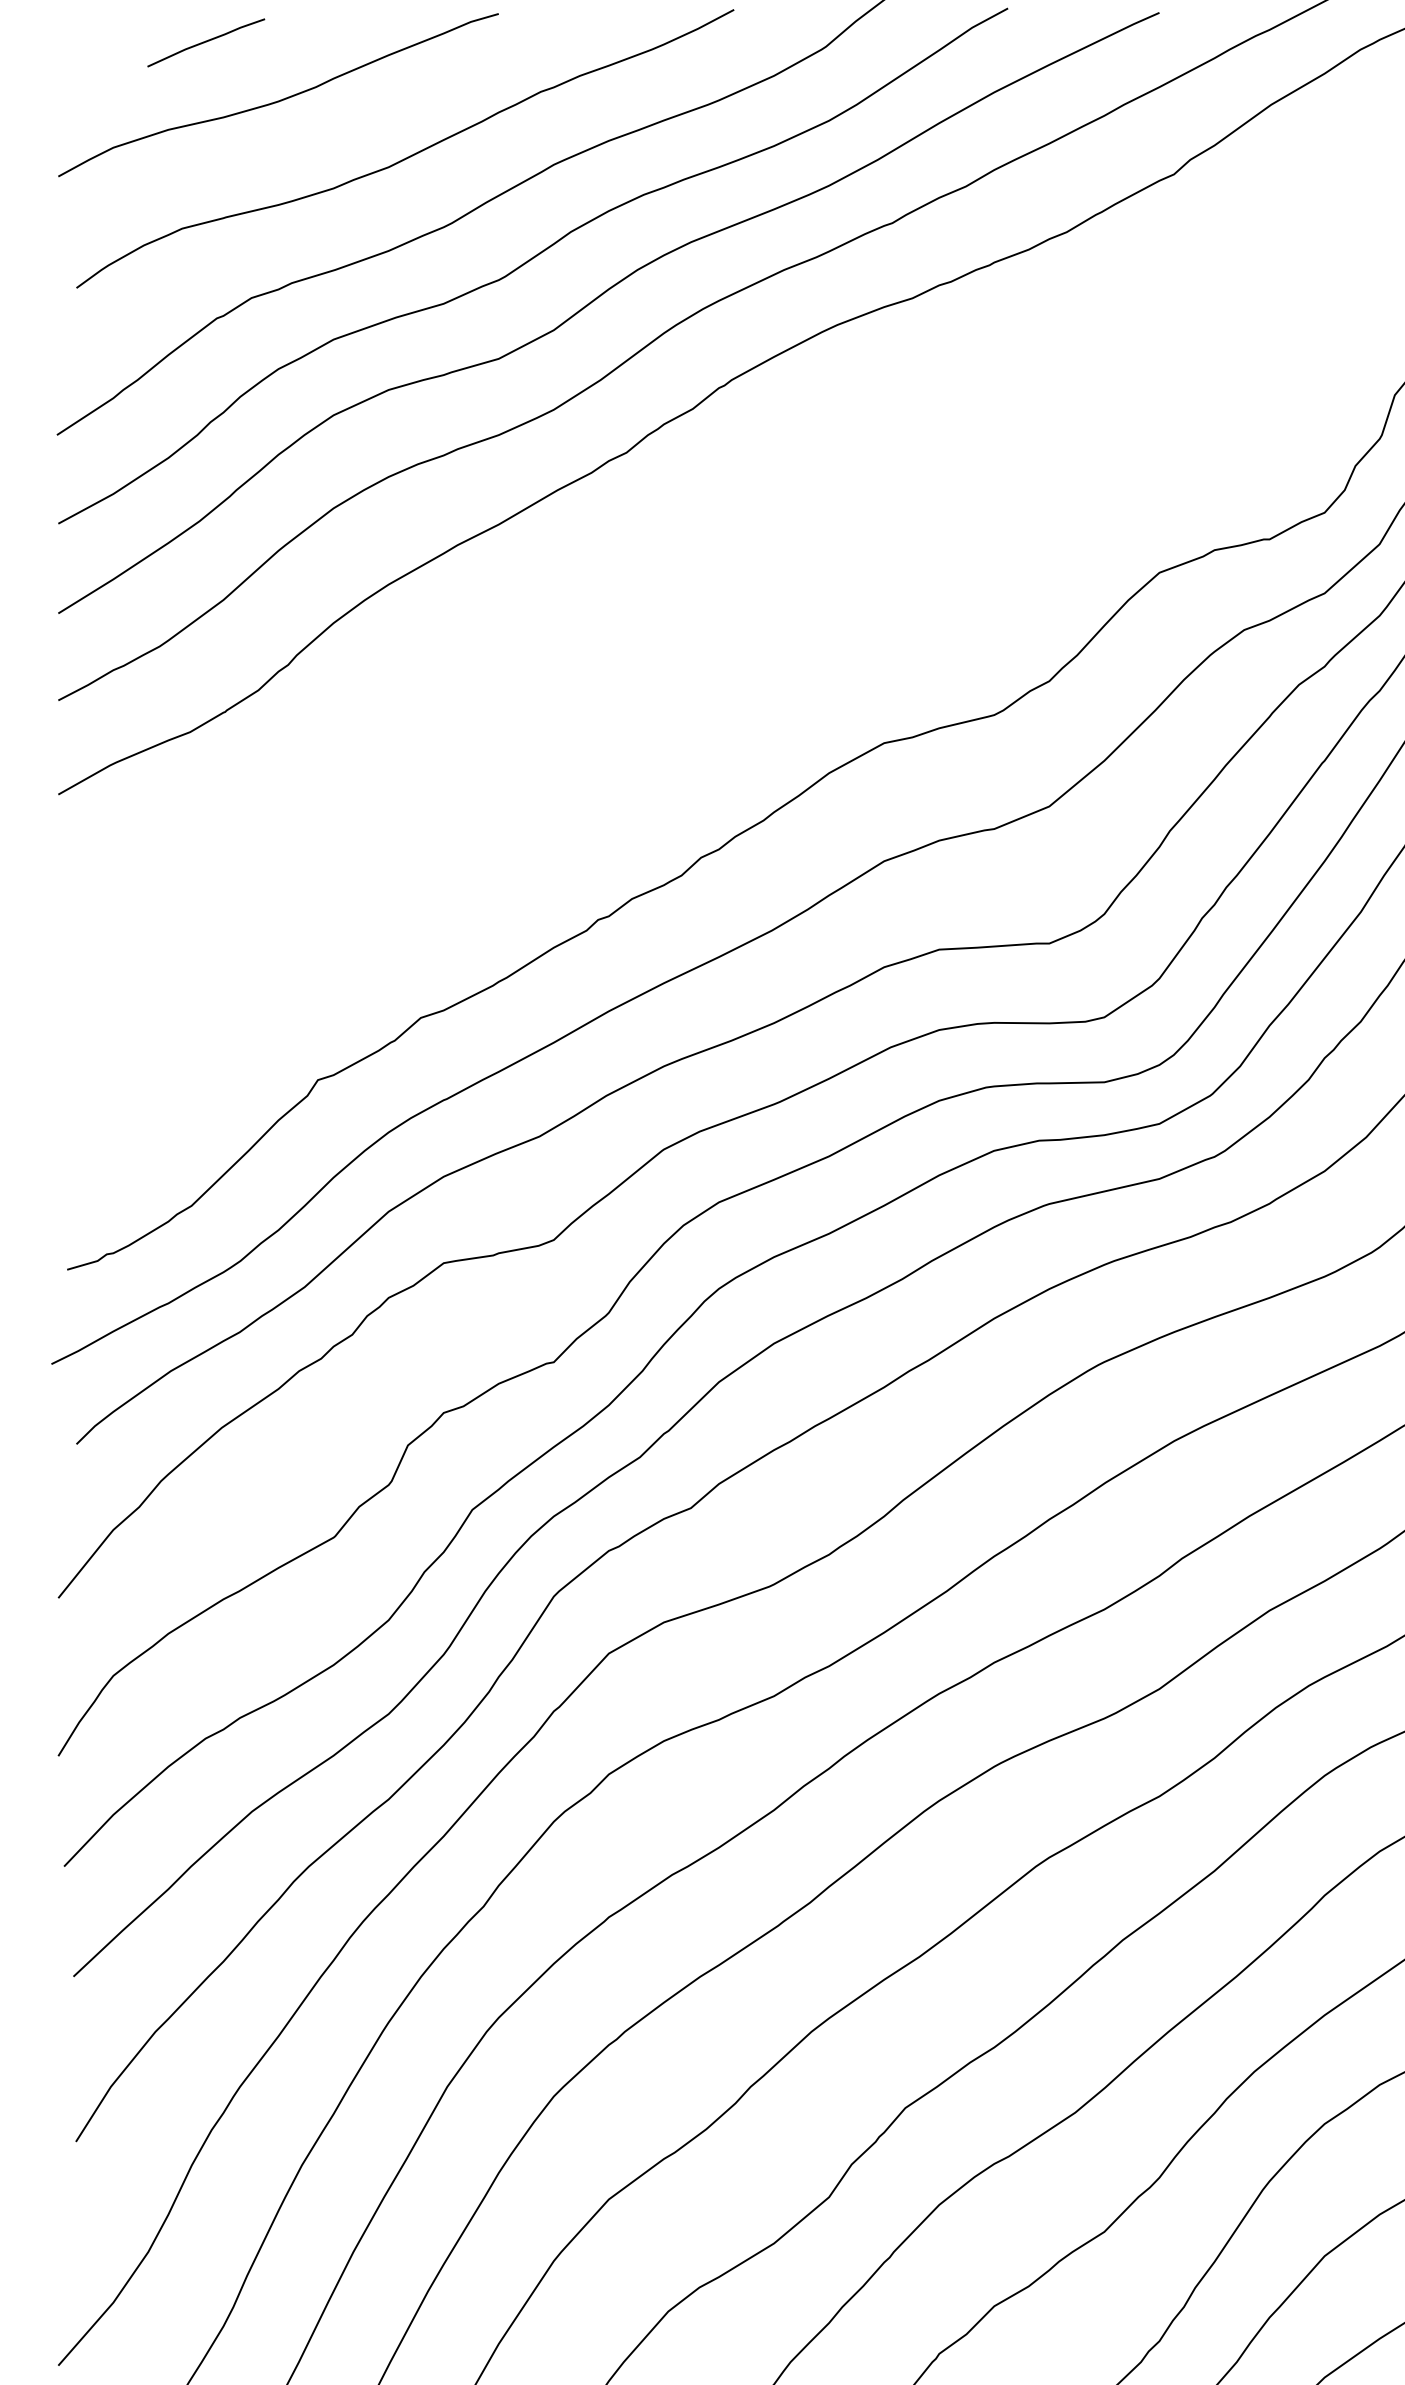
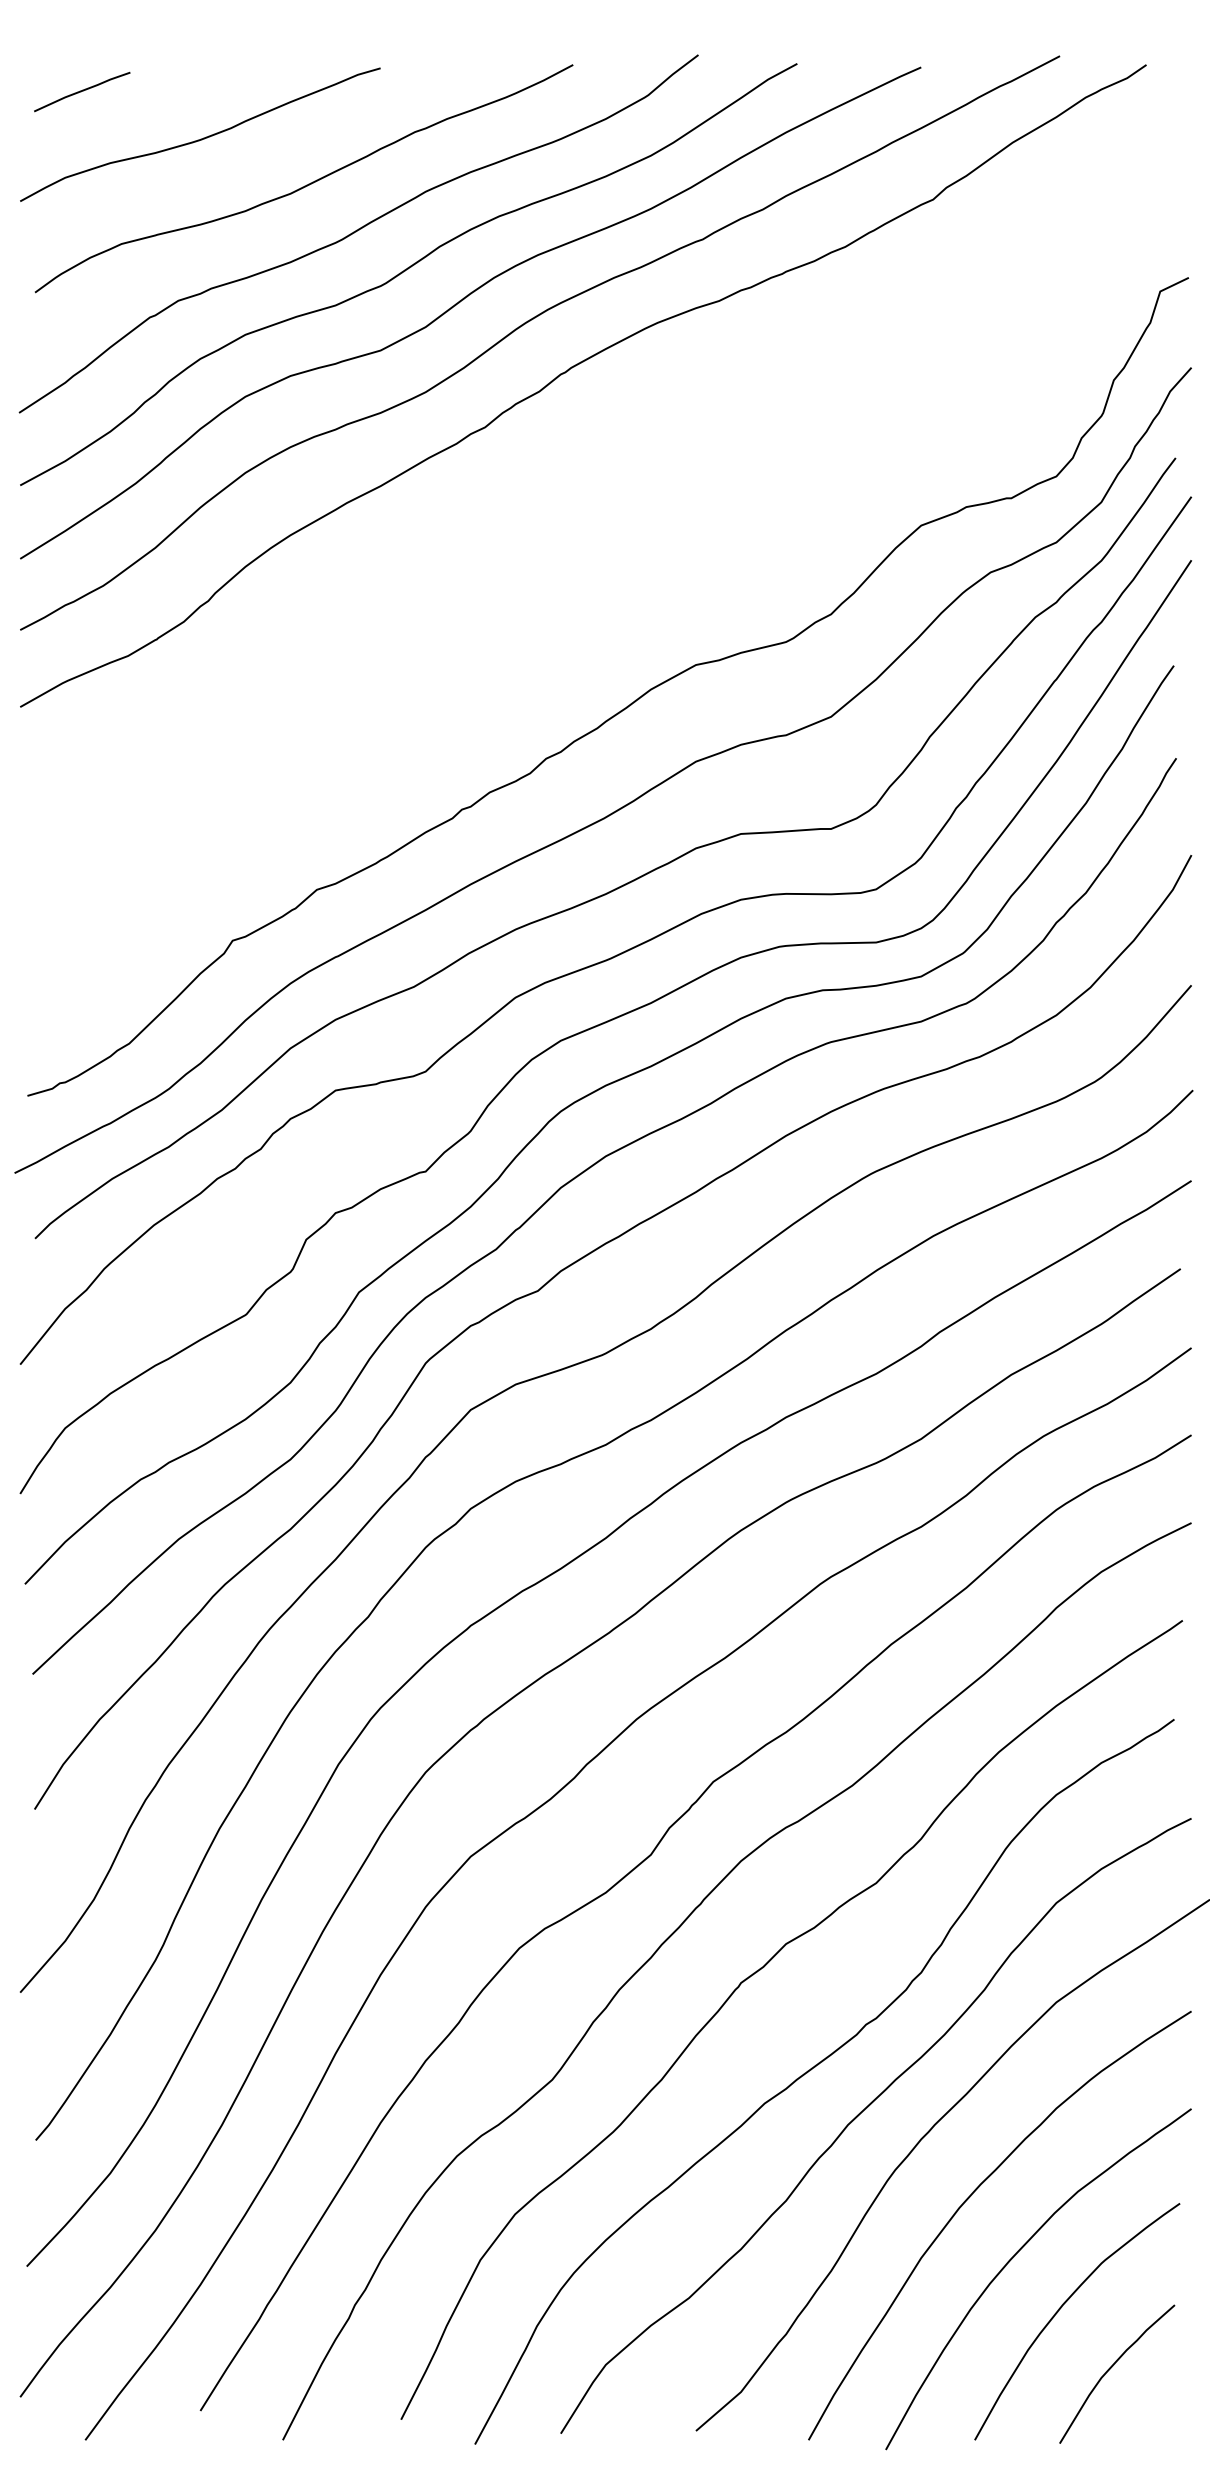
line: (206, 42) -> (82, 91), moved

